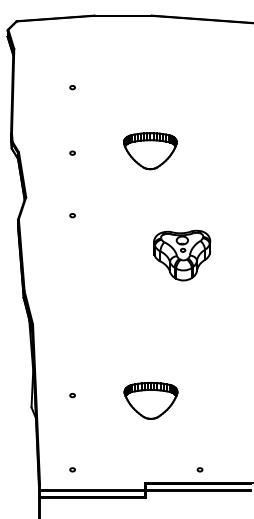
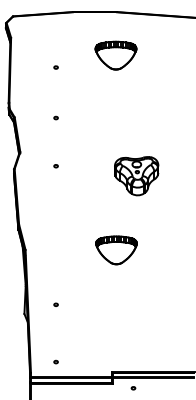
part: (150, 151) -> (116, 55), moved
part: (182, 255) -> (136, 176), moved
part: (150, 400) -> (116, 250), moved
part: (199, 469) -> (133, 388), moved

